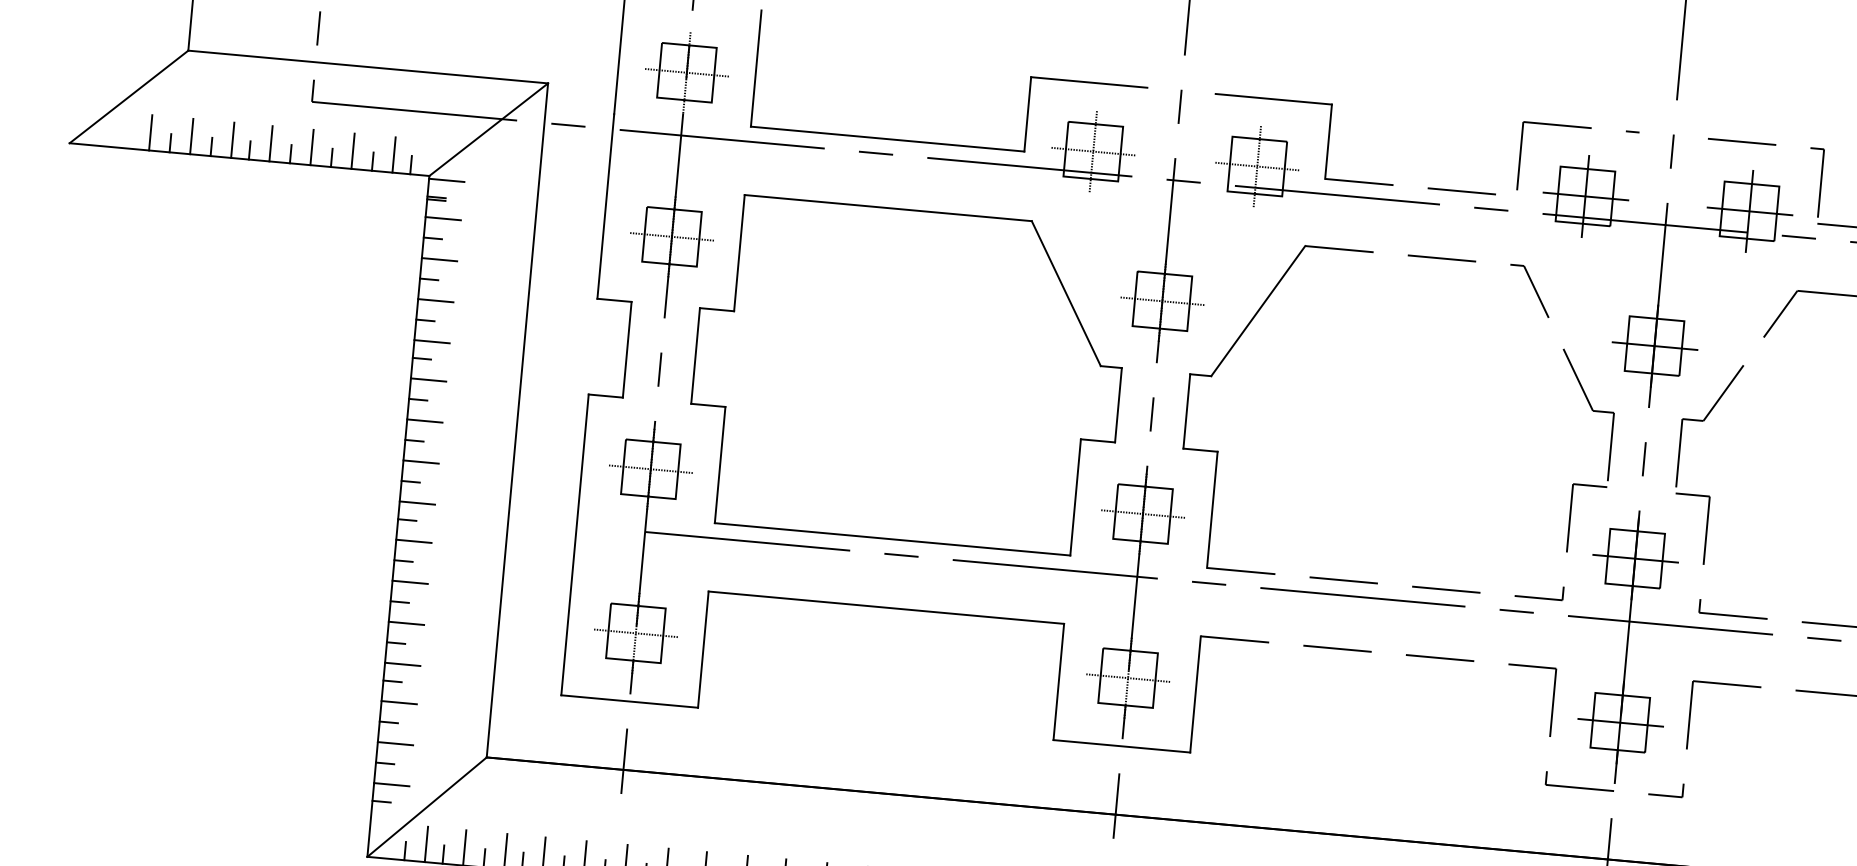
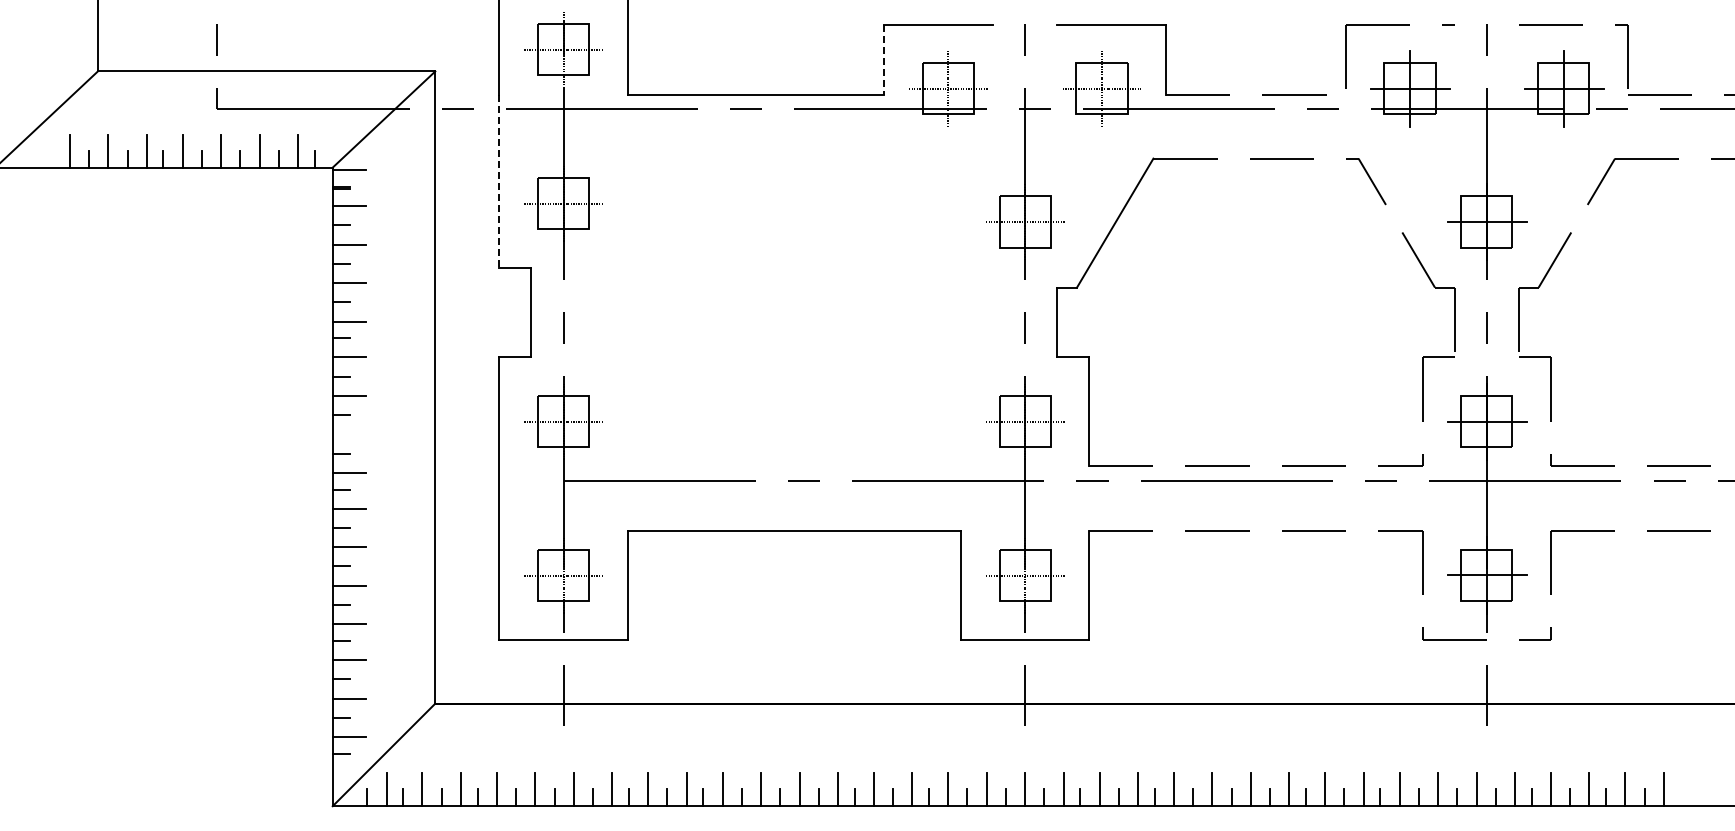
line: (1028, 114) -> (884, 59), solid -> dashed
line: (605, 206) -> (499, 181), solid -> dashed
part: (907, 374) -> (794, 311), removed
line: (420, 462) -> (348, 434), removed

